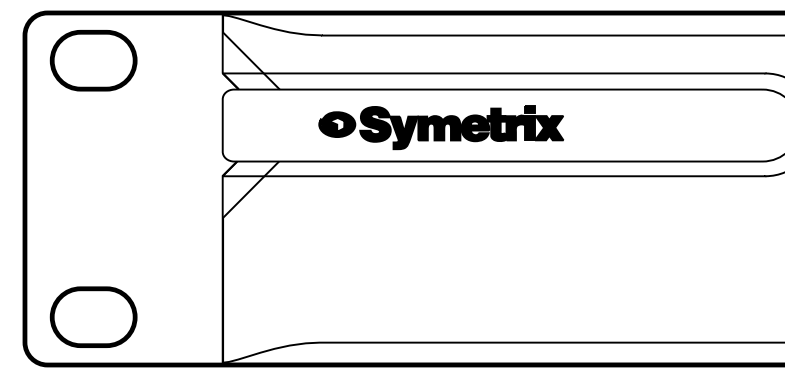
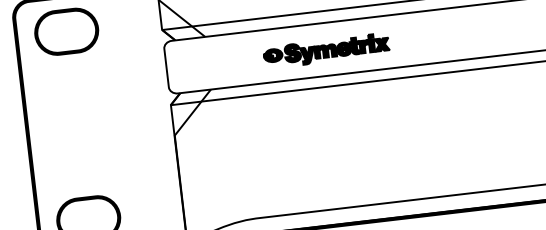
part: (441, 127) -> (326, 50), size x0.7

